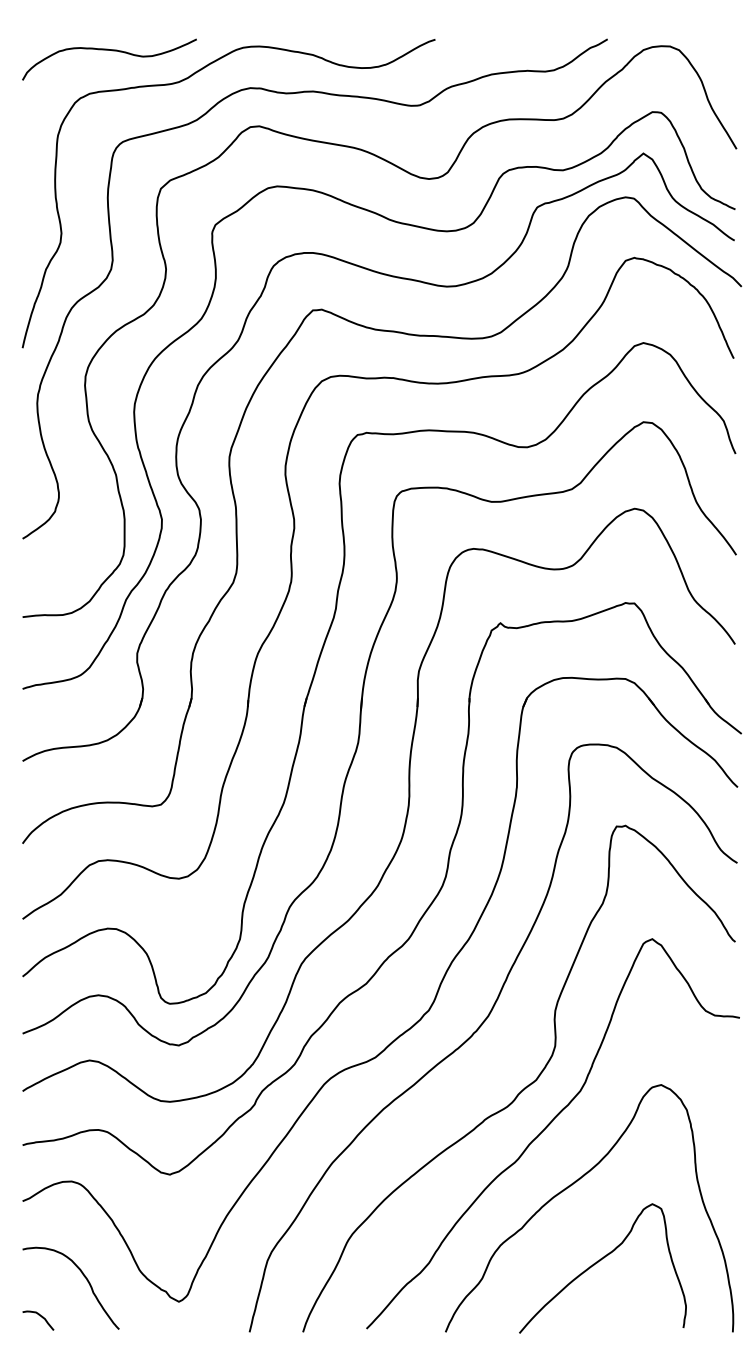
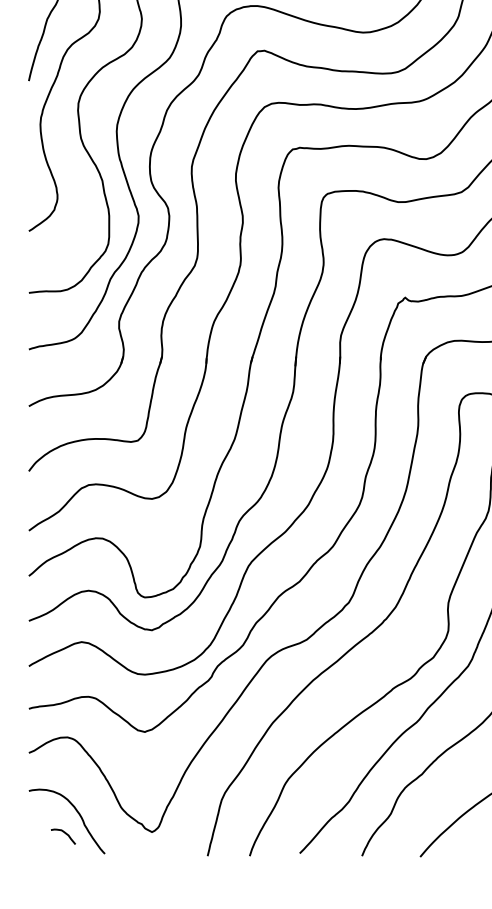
curve: (41, 1317) -> (65, 834), moved

